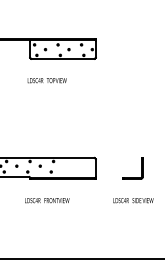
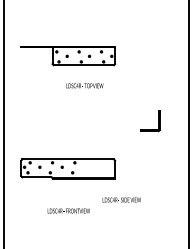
text: (46, 80) -> (84, 85), moved
part: (141, 167) -> (158, 120), moved
text: (46, 200) -> (68, 210), moved
text: (133, 200) -> (121, 199), moved

